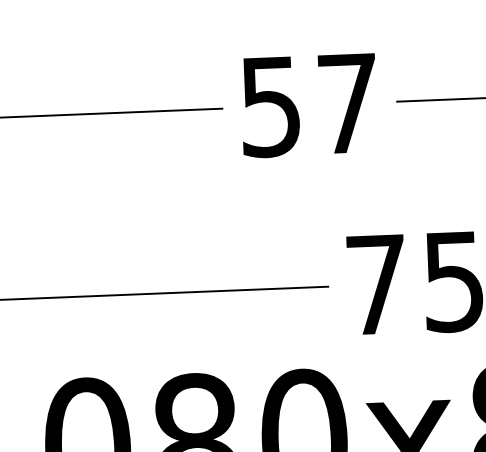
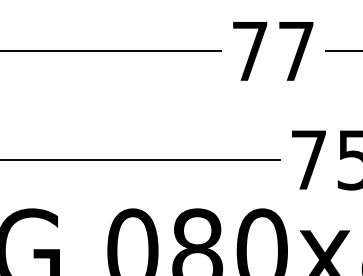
text: (269, 106) -> (249, 51), 57 -> 77

